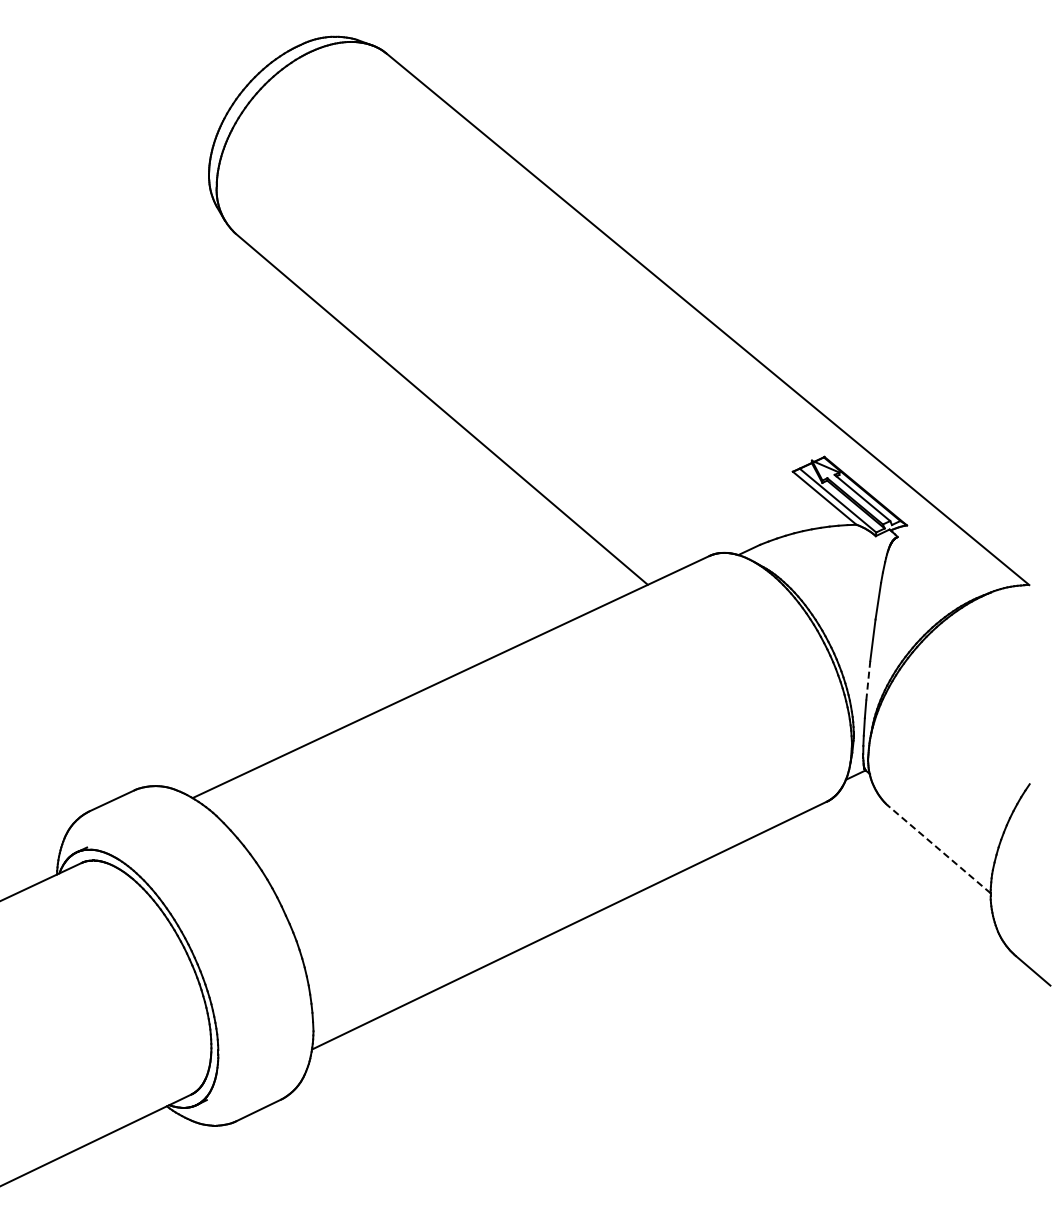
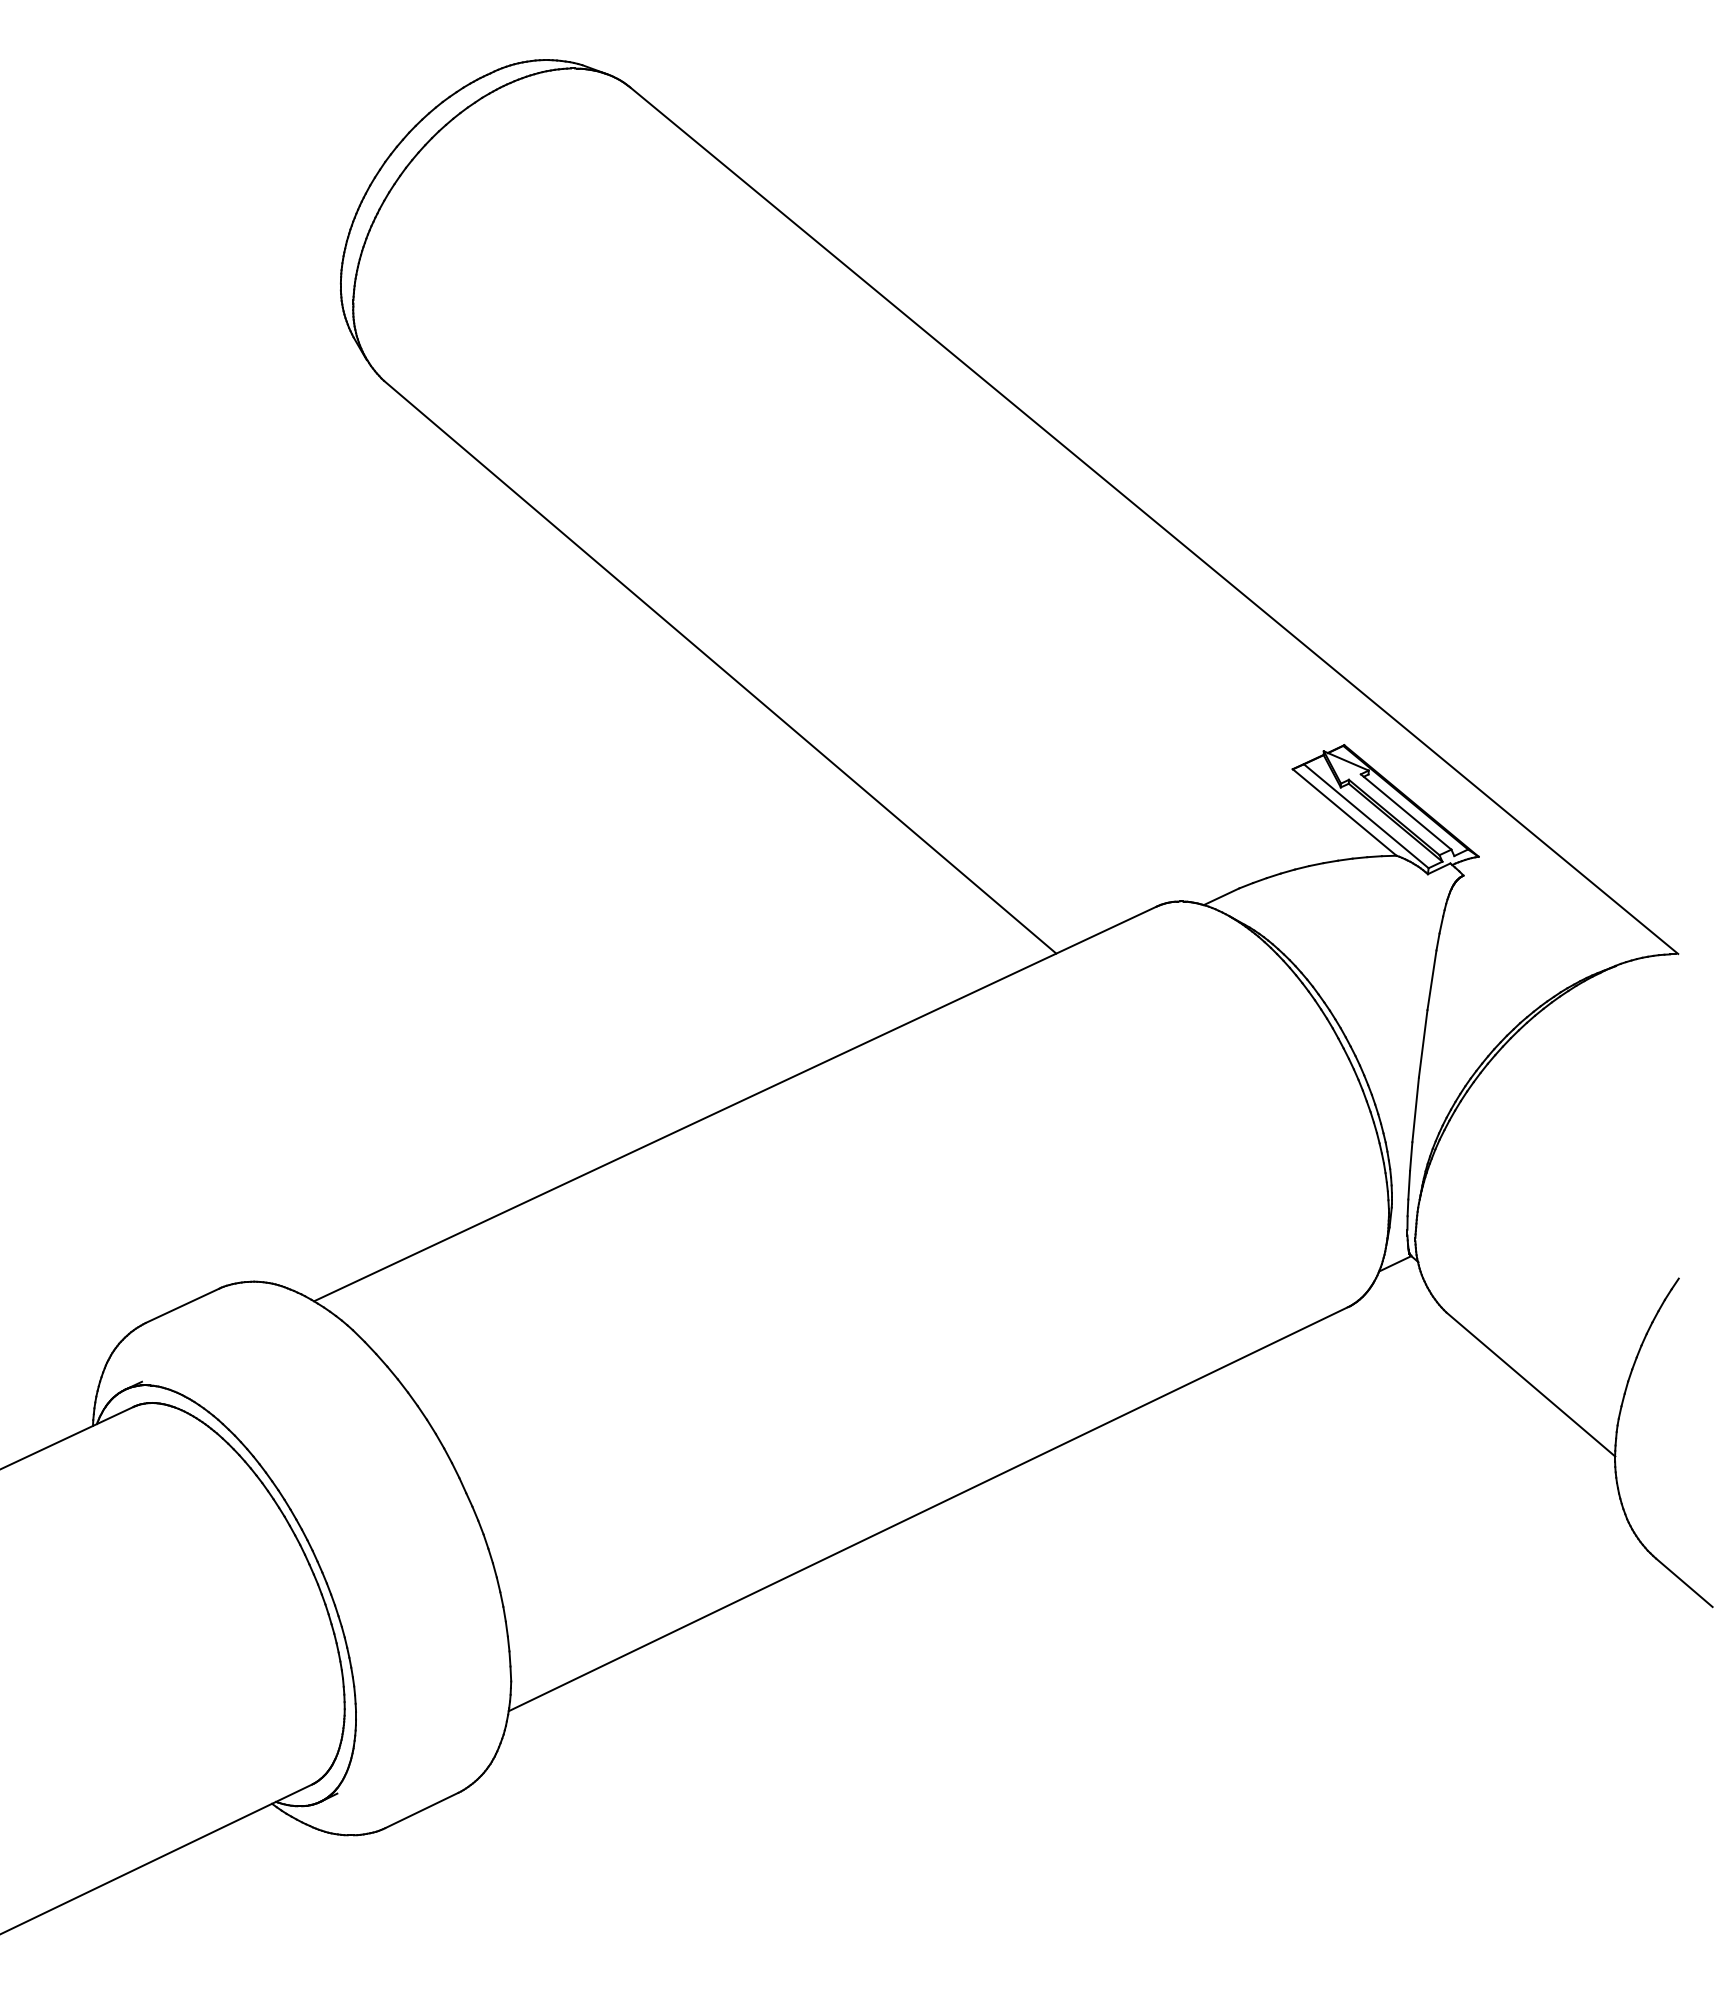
line: (868, 680) -> (1415, 1109), dashed -> solid
line: (938, 848) -> (1530, 1383), dashed -> solid

